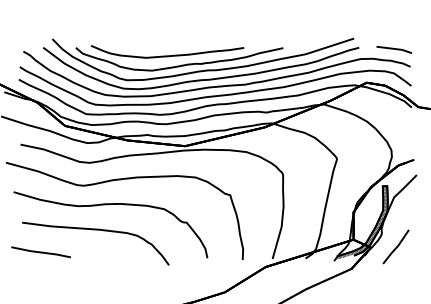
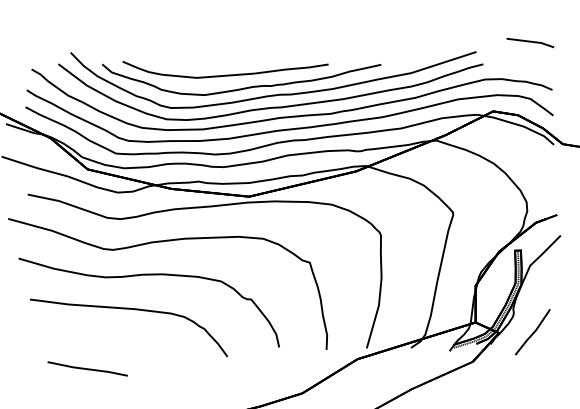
line: (393, 49) -> (529, 42), moved
line: (40, 252) -> (86, 369), moved

